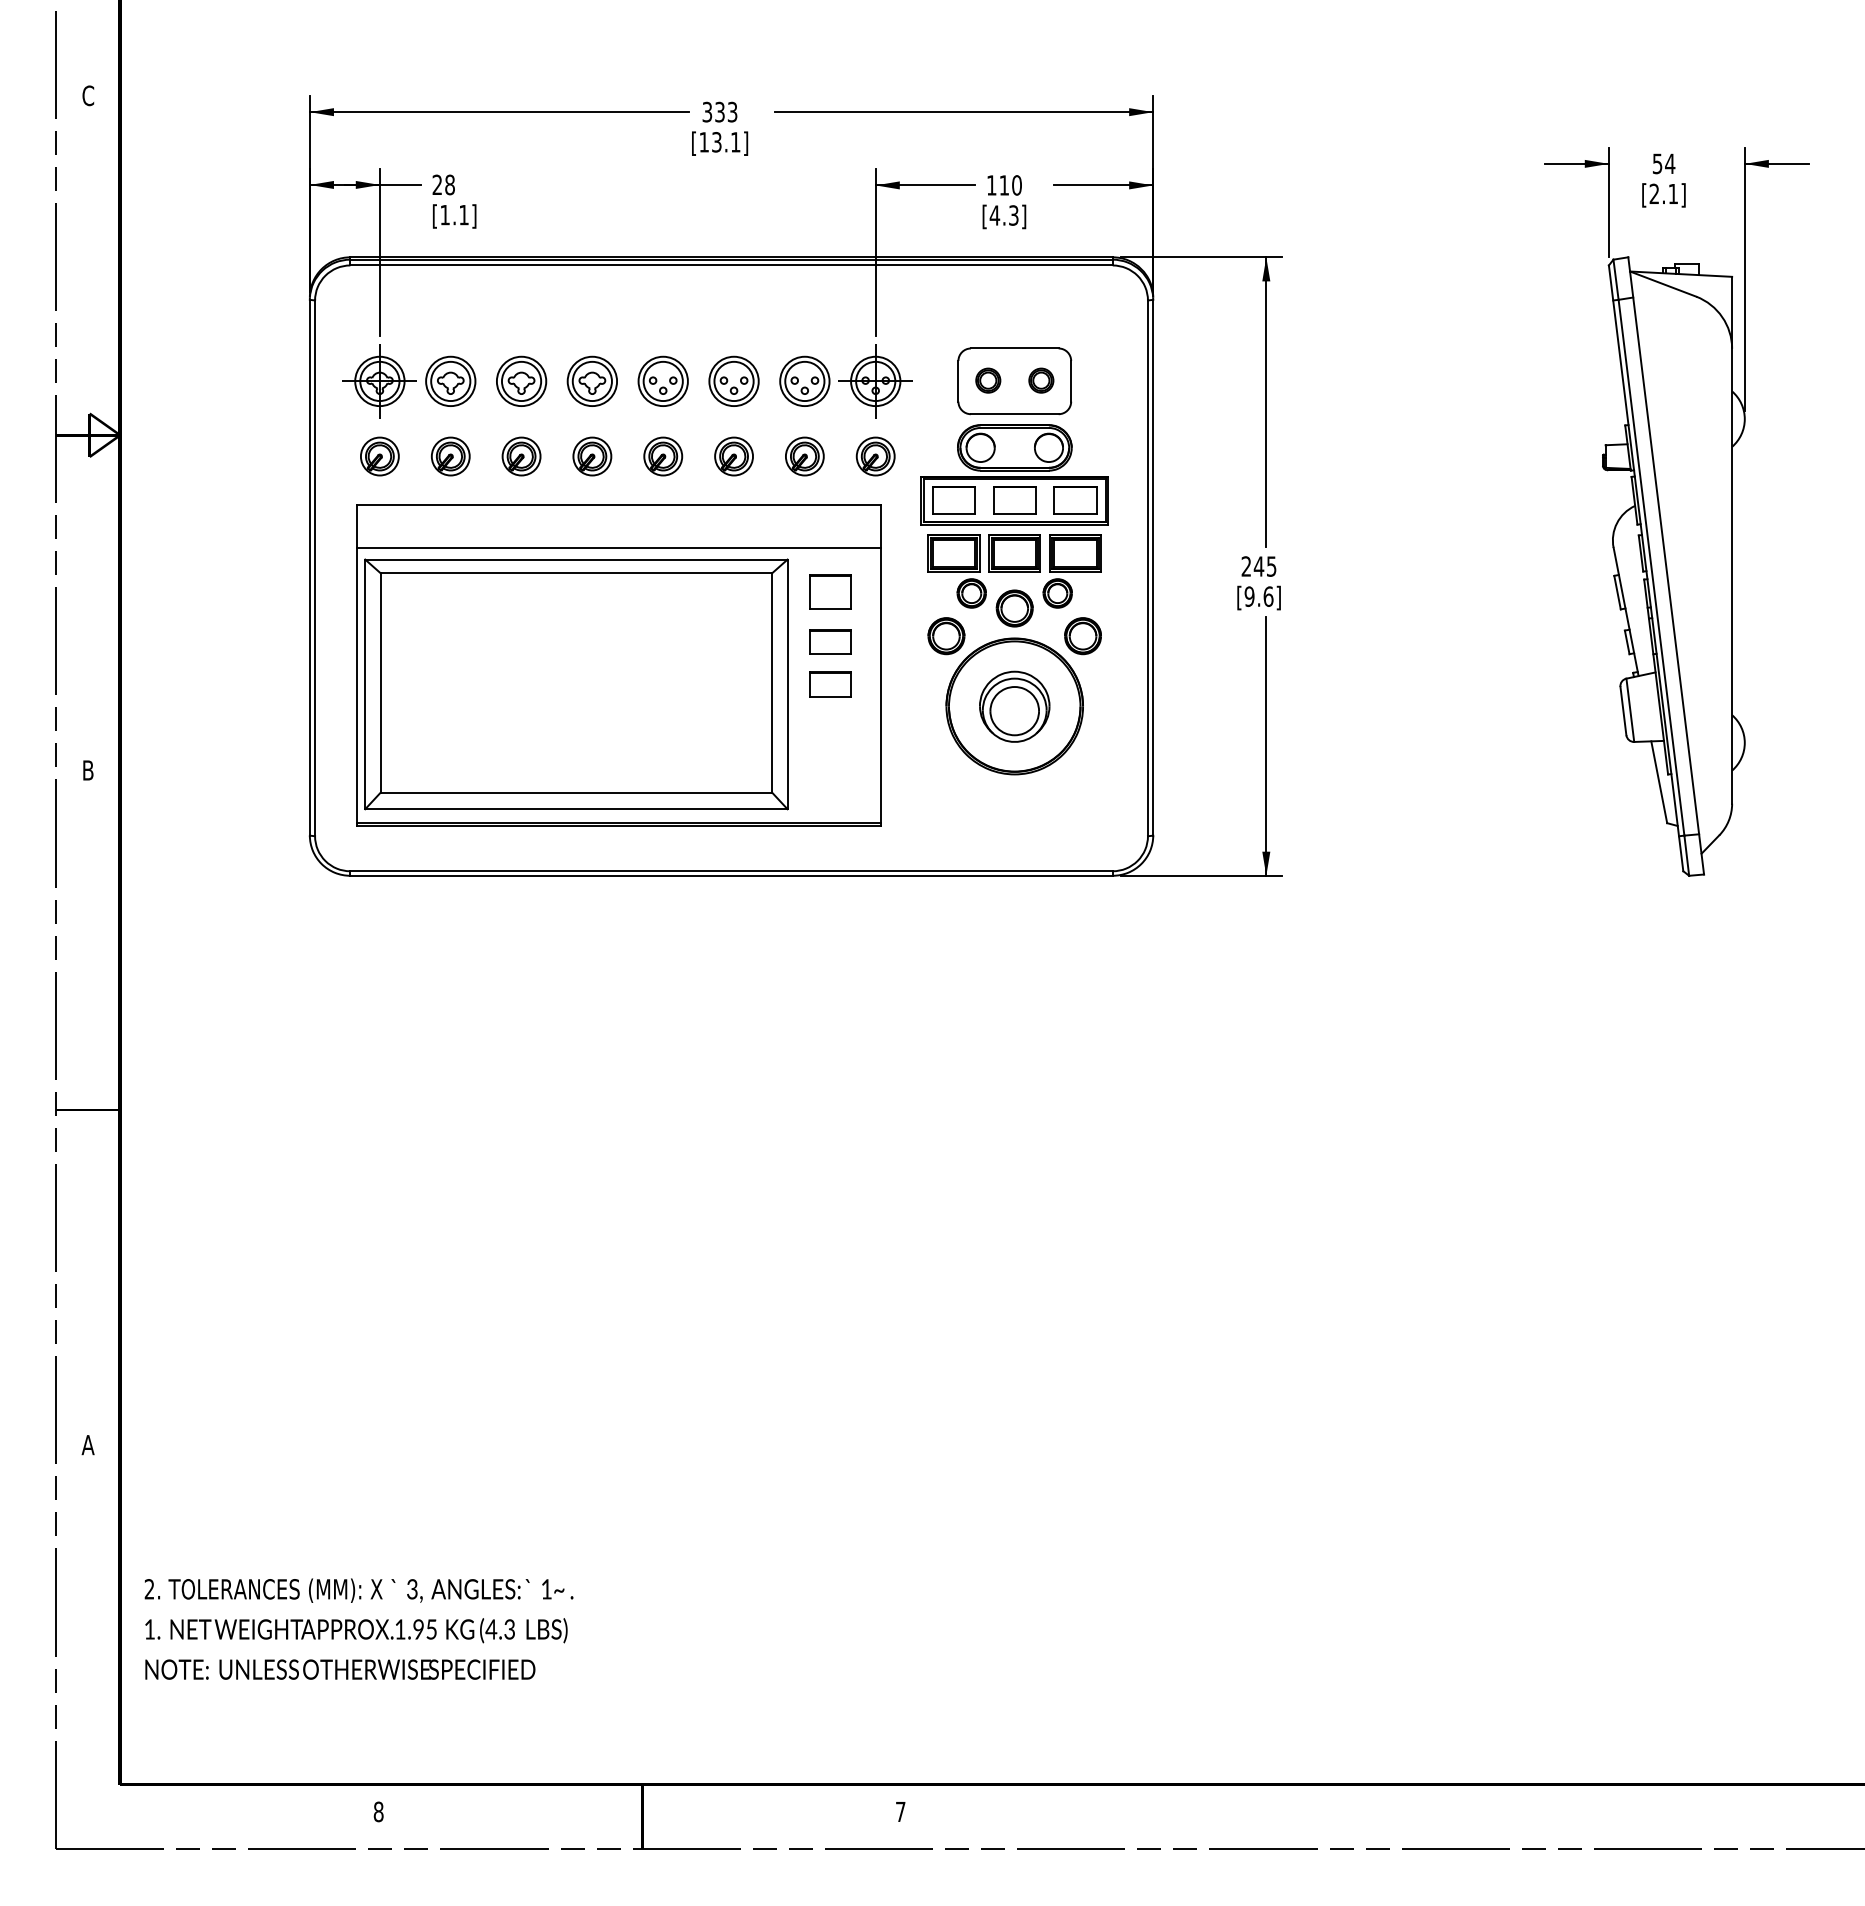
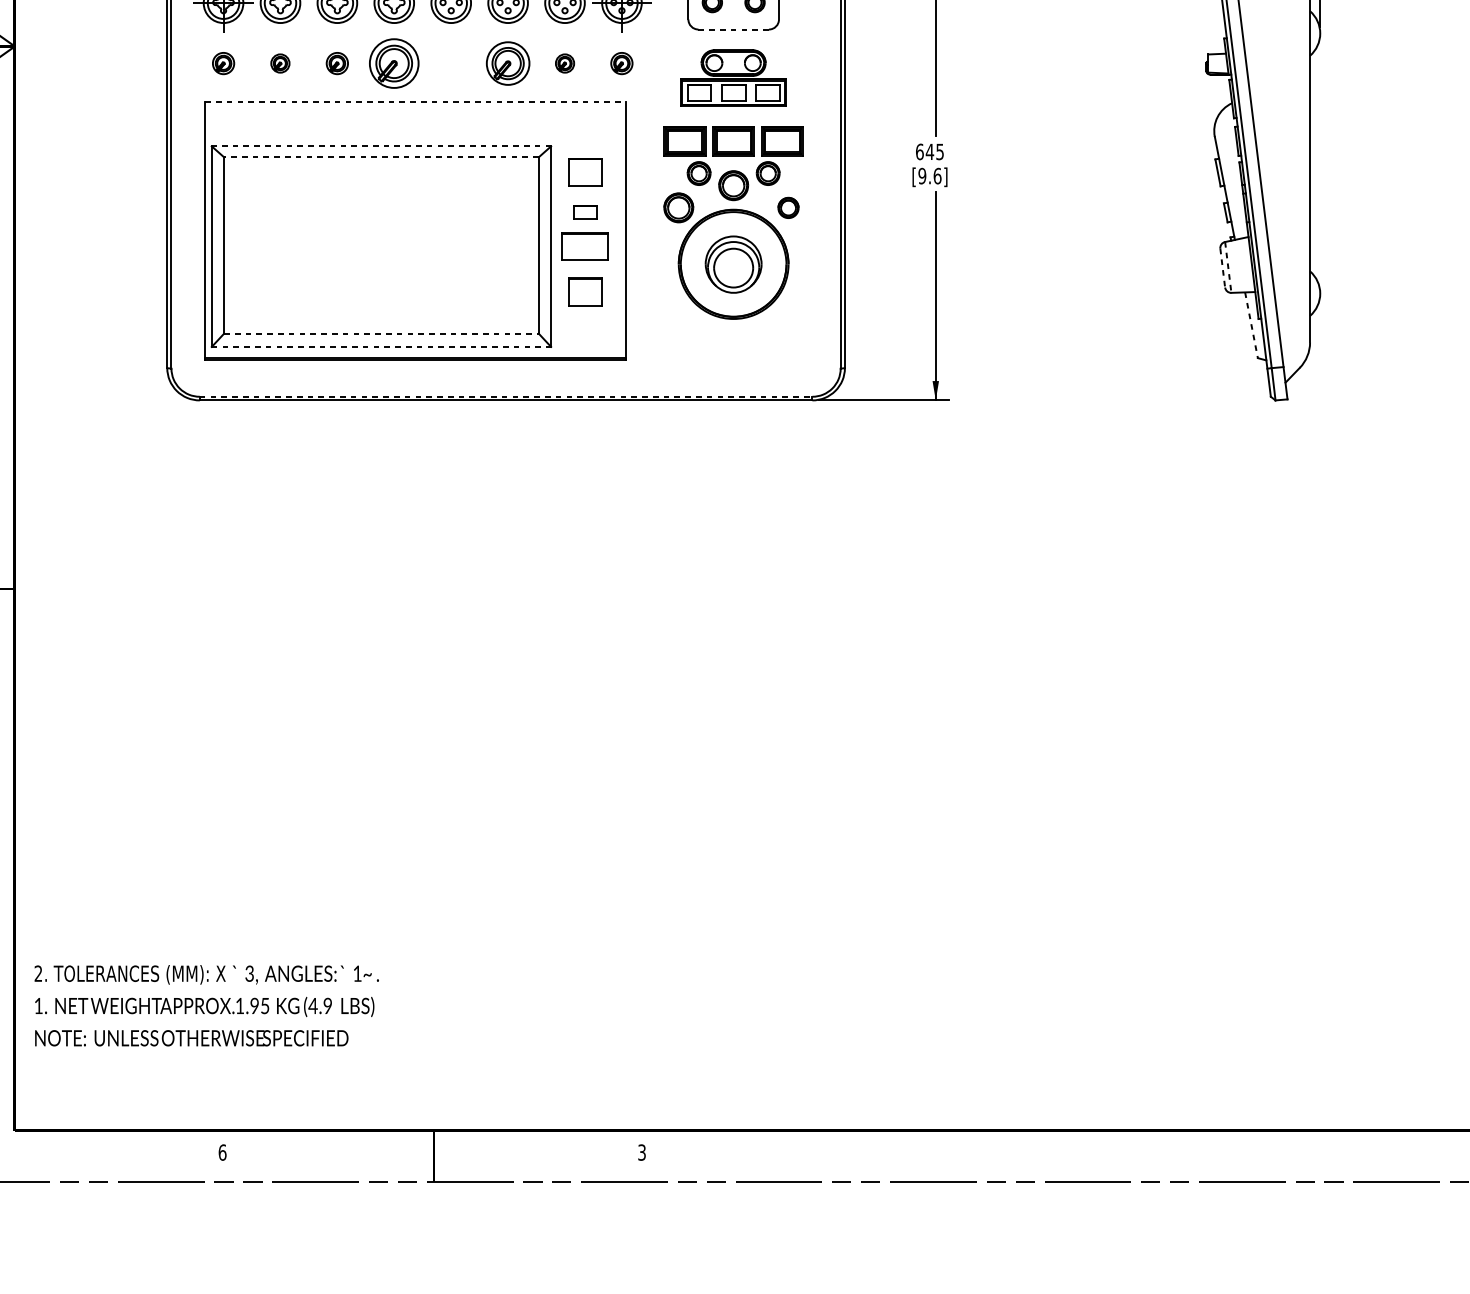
line: (1014, 414) -> (733, 29), solid -> dashed
part: (379, 456) -> (223, 63), size x0.7
part: (450, 456) -> (280, 63), size x0.6
part: (521, 456) -> (337, 63), size x0.7
part: (592, 456) -> (394, 63), size x1.6
part: (663, 456) -> (451, 63), removed
part: (733, 456) -> (507, 63), size x1.4
part: (804, 456) -> (564, 63), size x0.6
part: (875, 456) -> (621, 63), size x0.7
part: (1014, 474) -> (733, 77), size x0.7
line: (618, 504) -> (415, 102), solid -> dashed
line: (618, 547) -> (415, 136), removed
line: (575, 559) -> (380, 146), solid -> dashed
text: (1246, 566) -> (919, 151), 245 -> 645
line: (576, 573) -> (381, 157), solid -> dashed
part: (1082, 636) -> (788, 208), size x0.7
part: (830, 641) -> (585, 212), size x0.7
part: (830, 684) -> (585, 246), size x1.4
line: (1630, 710) -> (1228, 267), solid -> dashed
line: (1623, 711) -> (1222, 268), solid -> dashed
part: (830, 740) -> (585, 291), added
line: (1659, 782) -> (1251, 325), solid -> dashed
line: (576, 792) -> (381, 333), solid -> dashed
line: (576, 809) -> (381, 347), solid -> dashed
line: (732, 871) -> (506, 396), solid -> dashed
text: (509, 1629) -> (327, 1006), (4.3 -> (4.9
text: (378, 1811) -> (222, 1152), 8 -> 6
text: (900, 1811) -> (641, 1152), 7 -> 3

